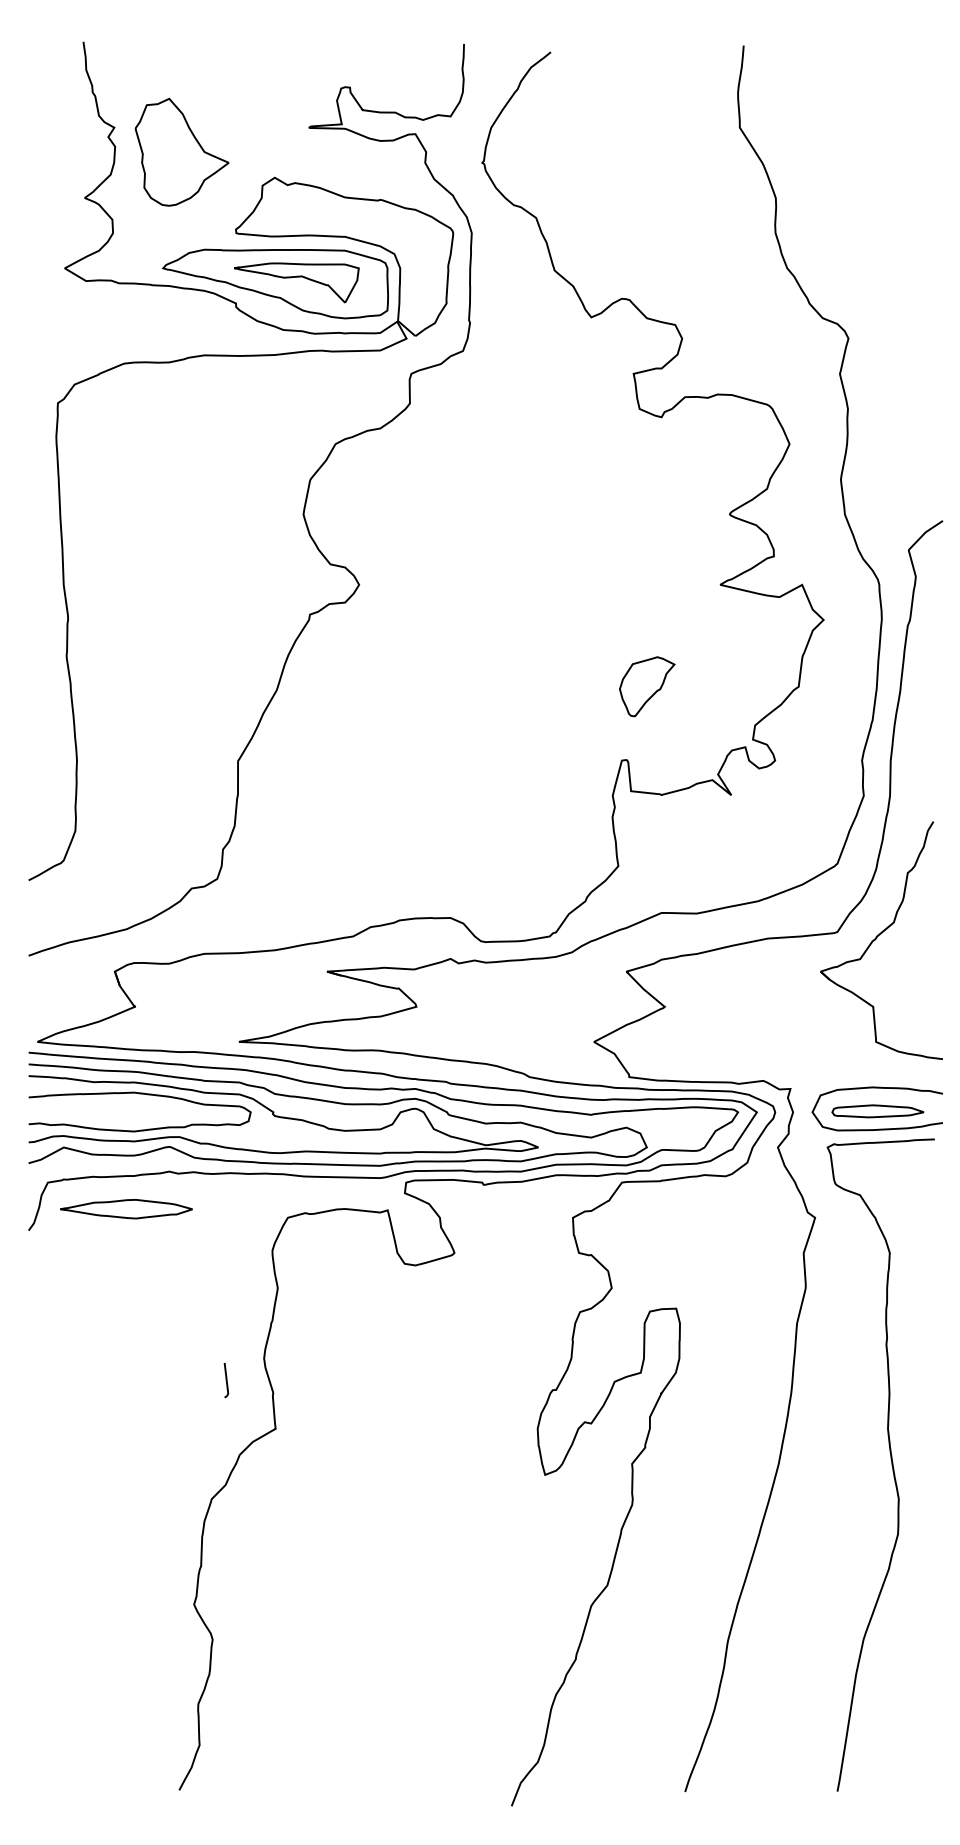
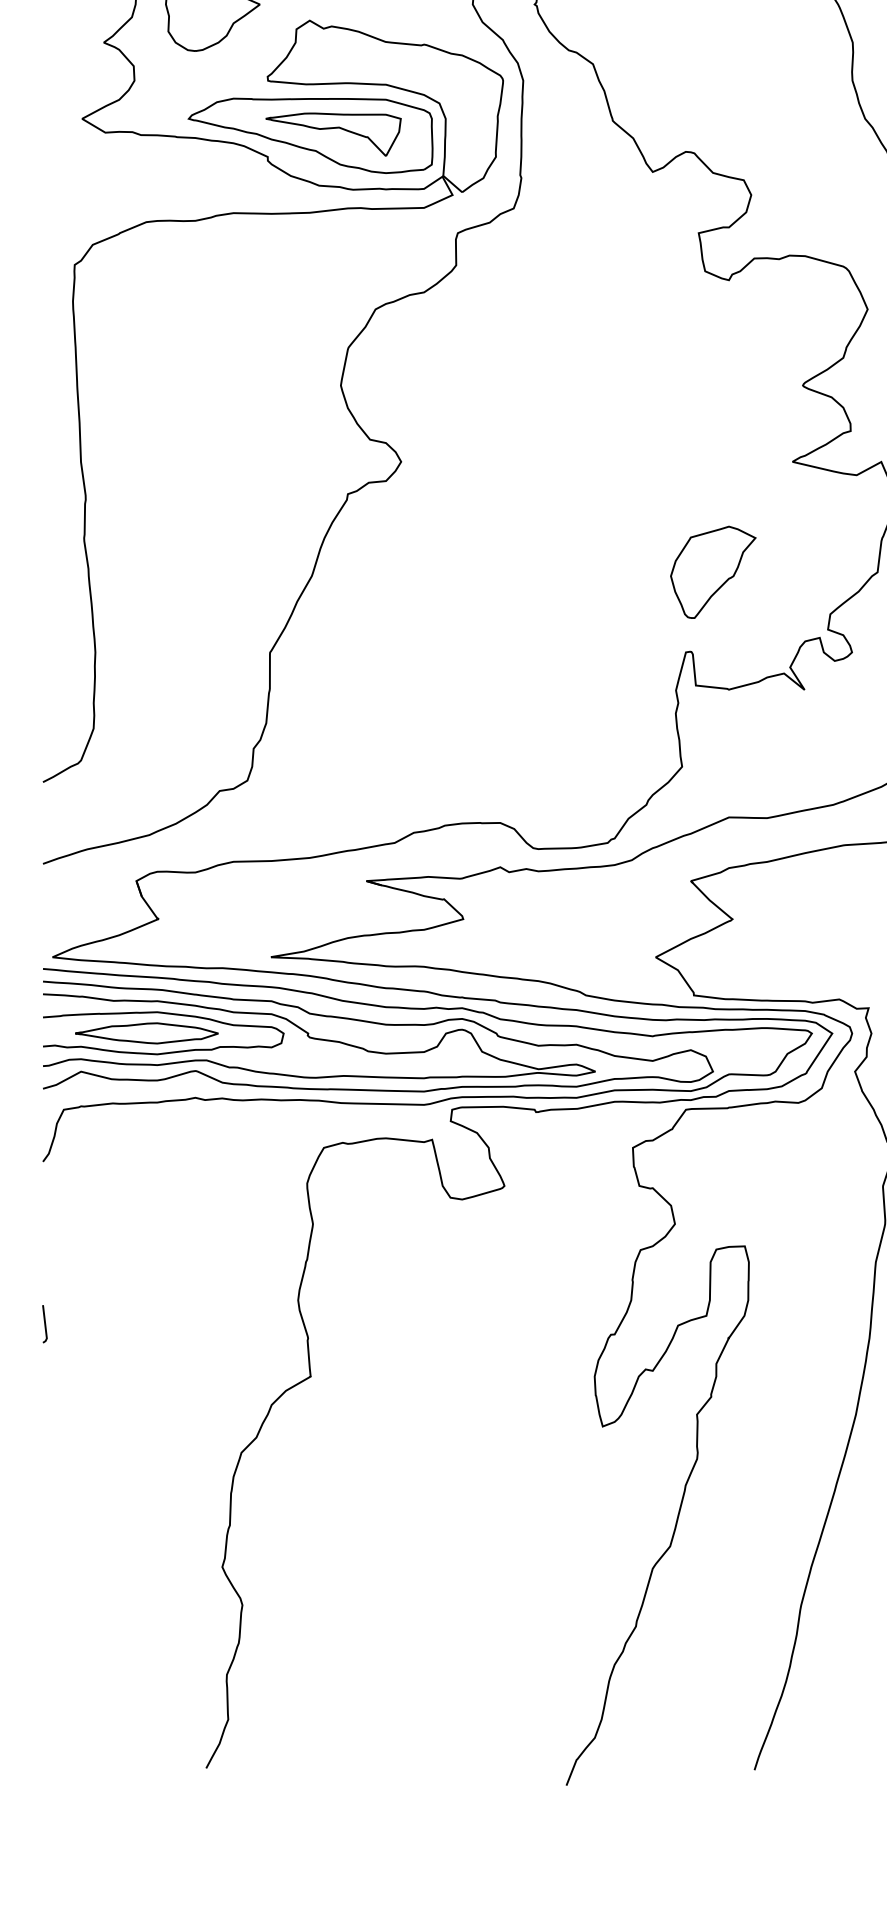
part: (647, 686) -> (713, 572), size x1.43
part: (126, 1209) -> (146, 1033), moved
line: (226, 1380) -> (44, 1324), moved

